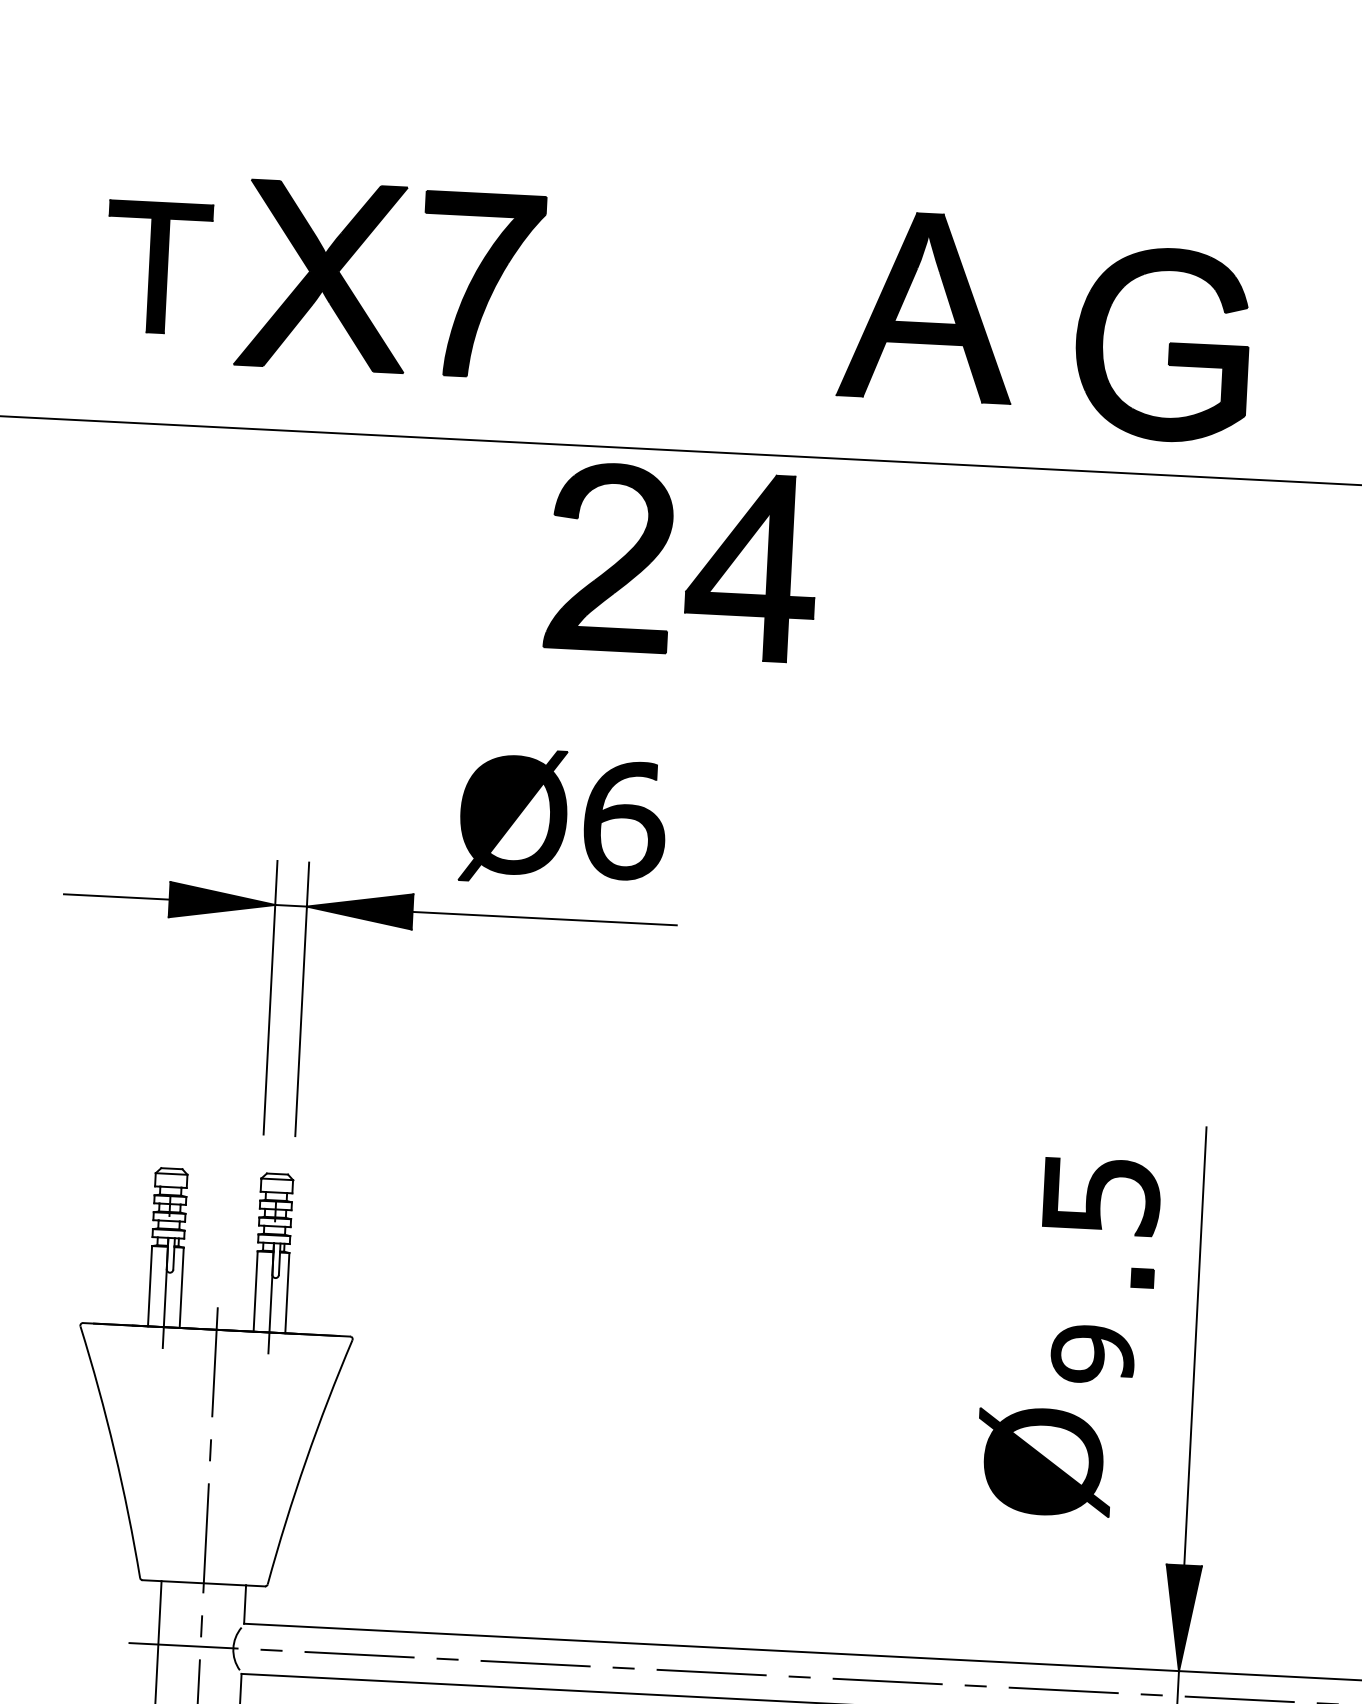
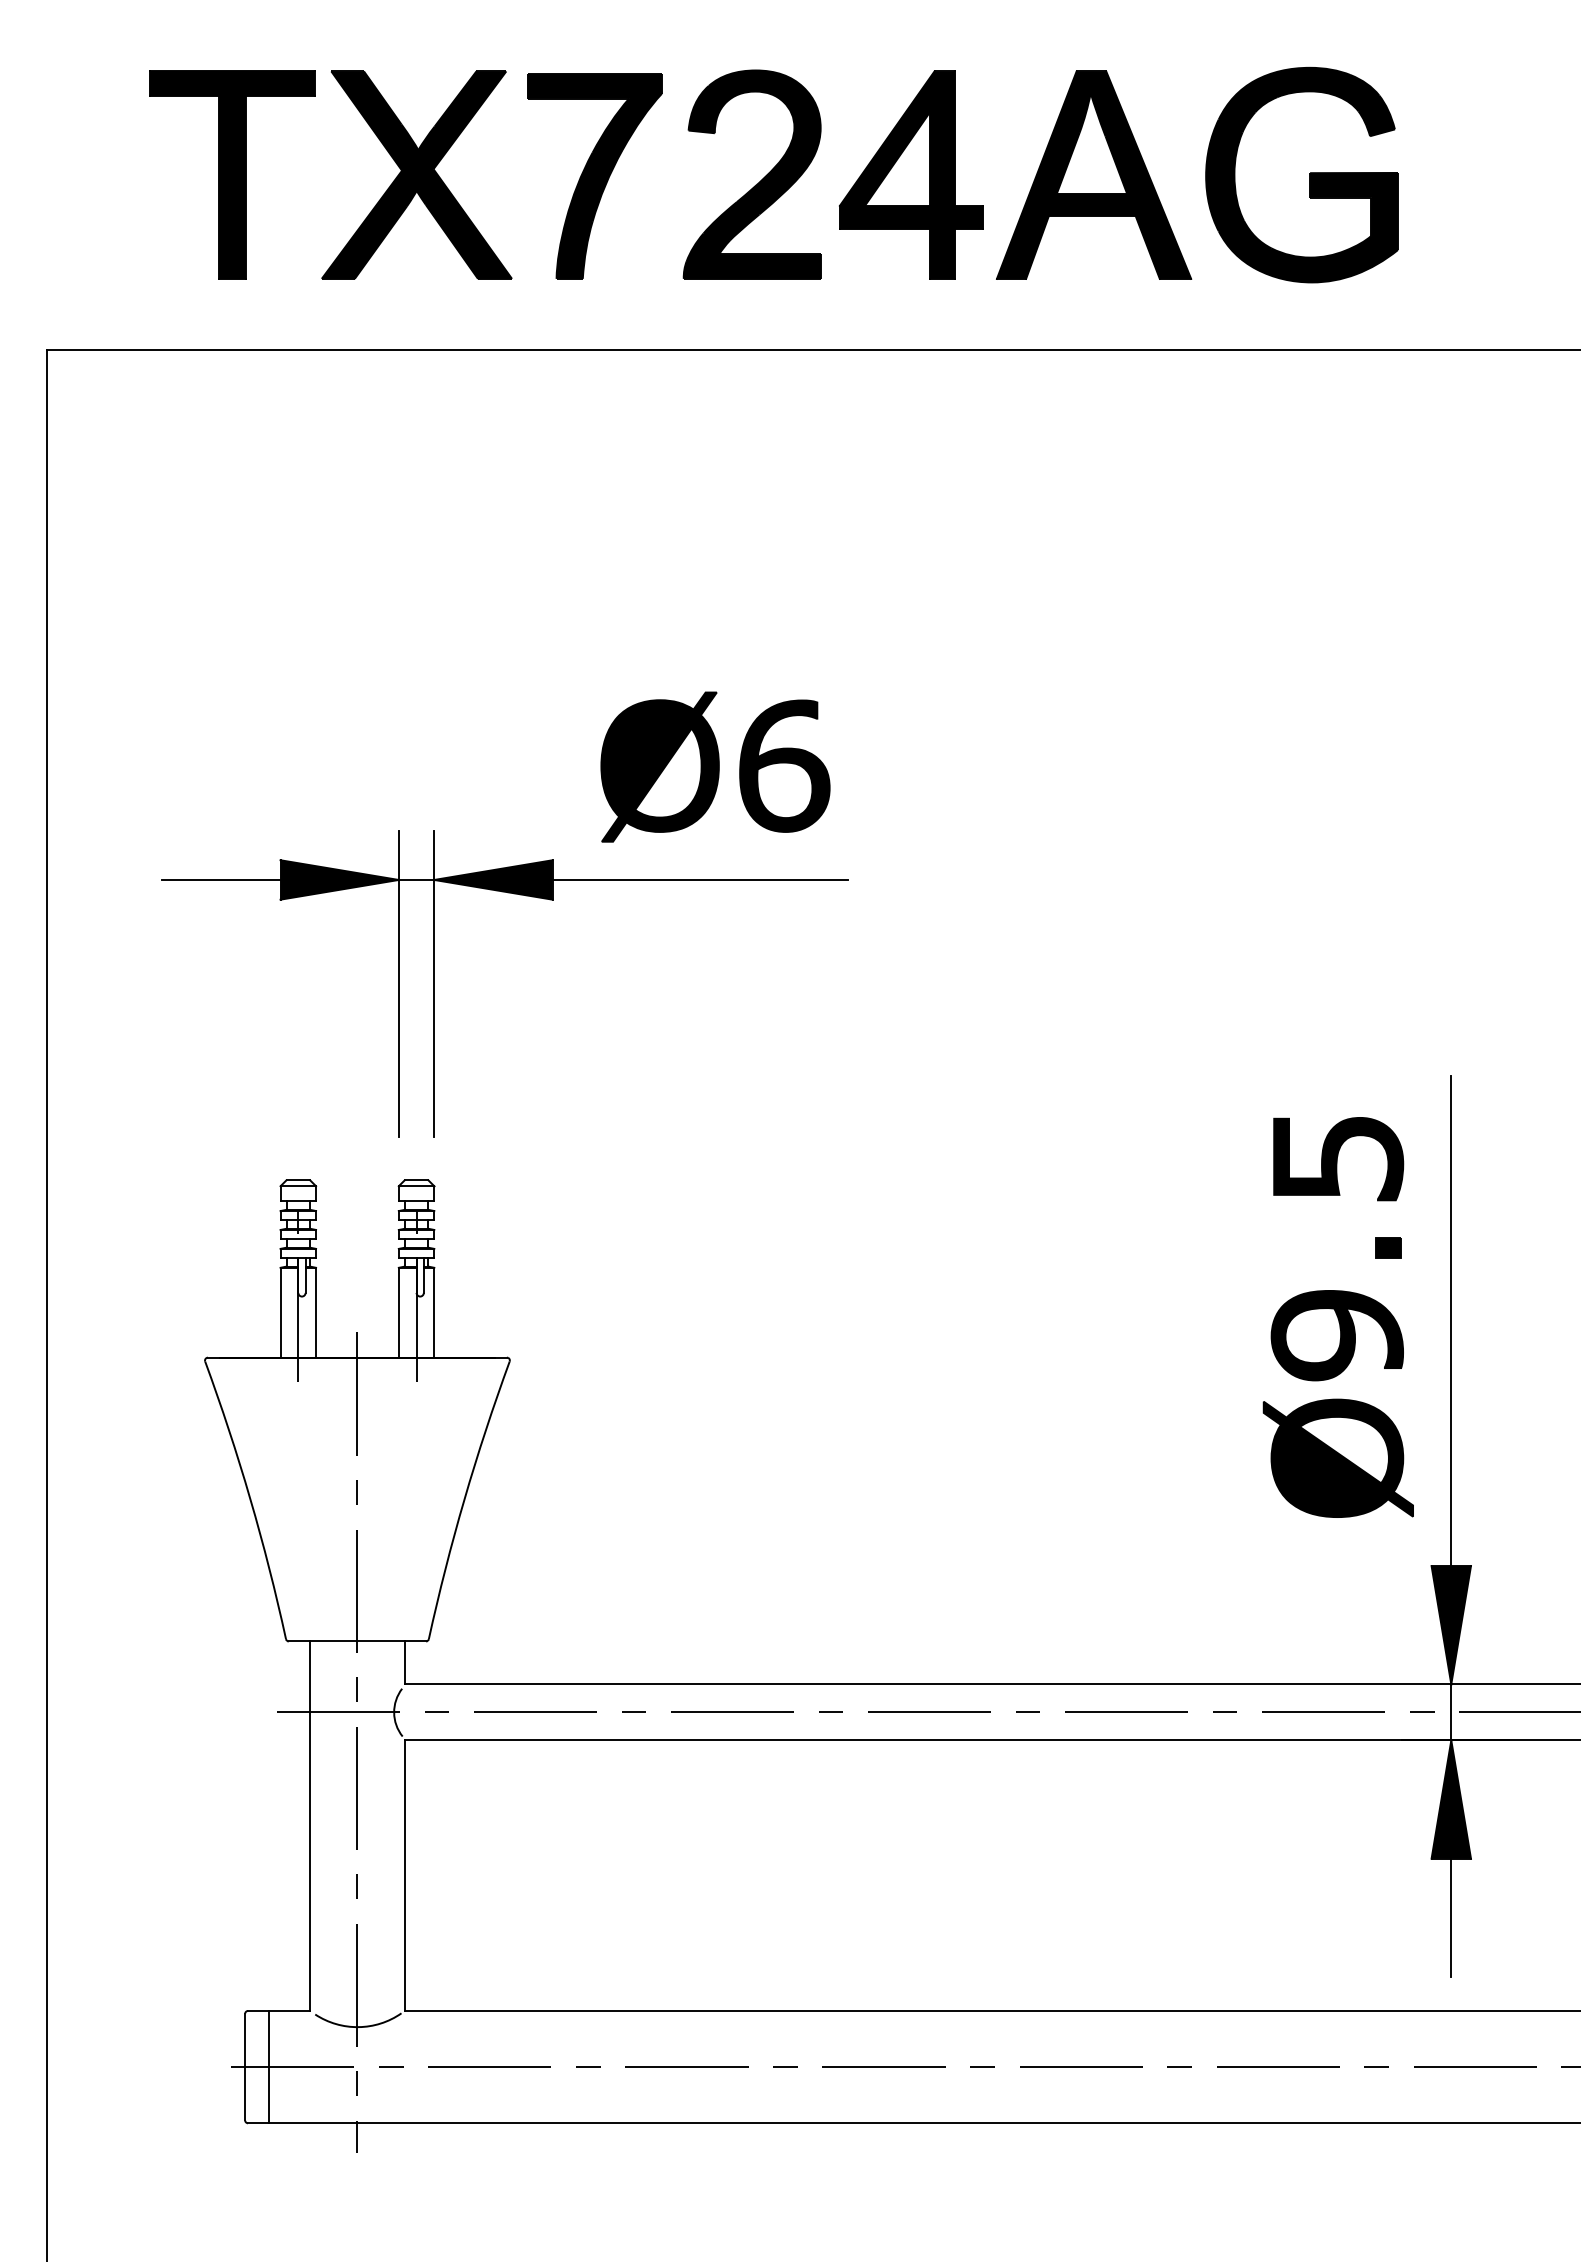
part: (158, 267) -> (232, 174), size x1.43
part: (1169, 344) -> (1309, 174), moved
part: (615, 563) -> (759, 181), moved
part: (751, 566) -> (911, 174), moved
part: (1092, 1354) -> (1336, 1335), size x1.43
part: (1043, 1461) -> (1337, 1457), moved

